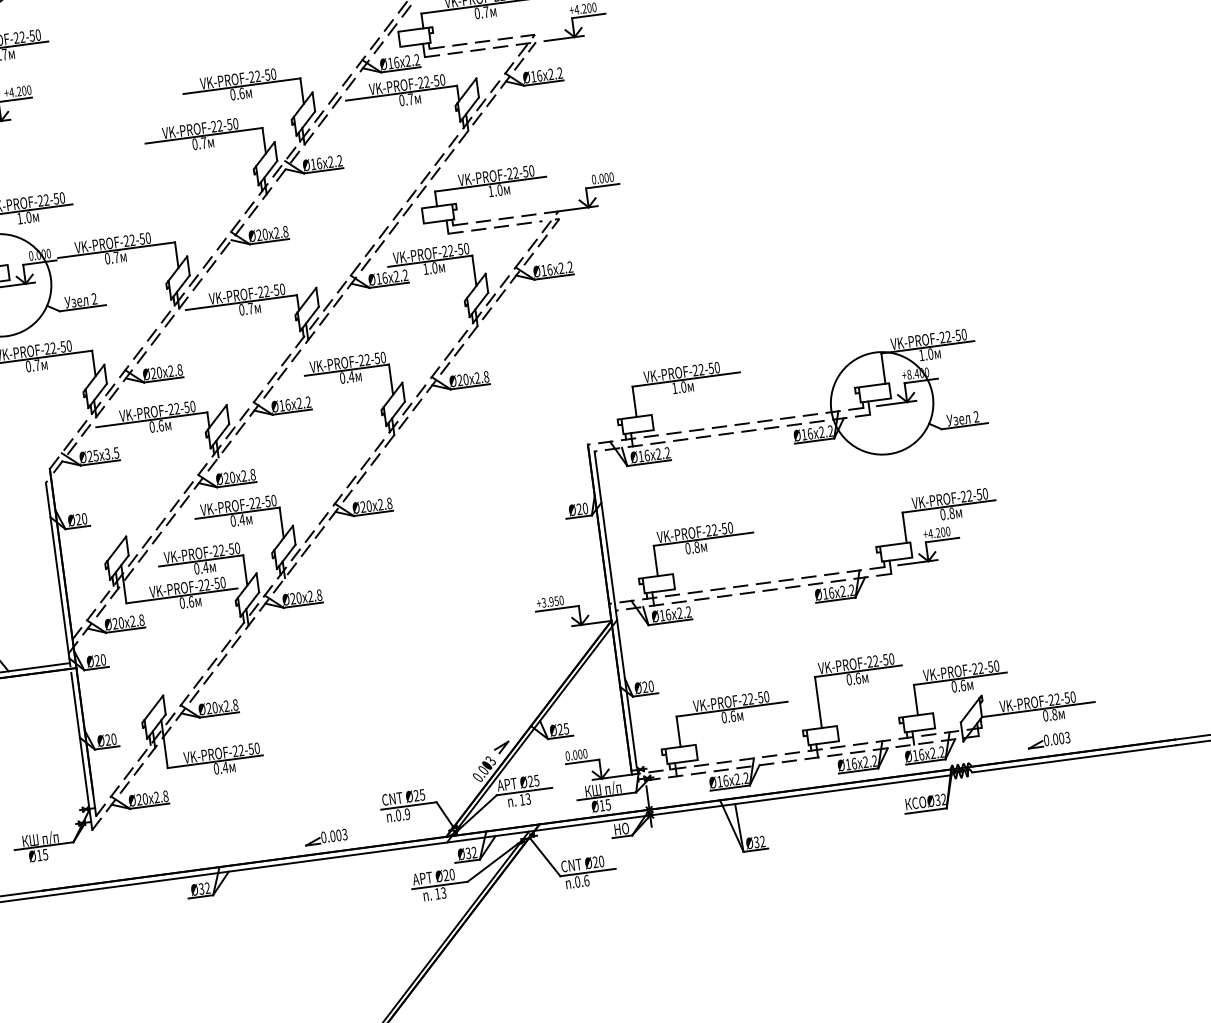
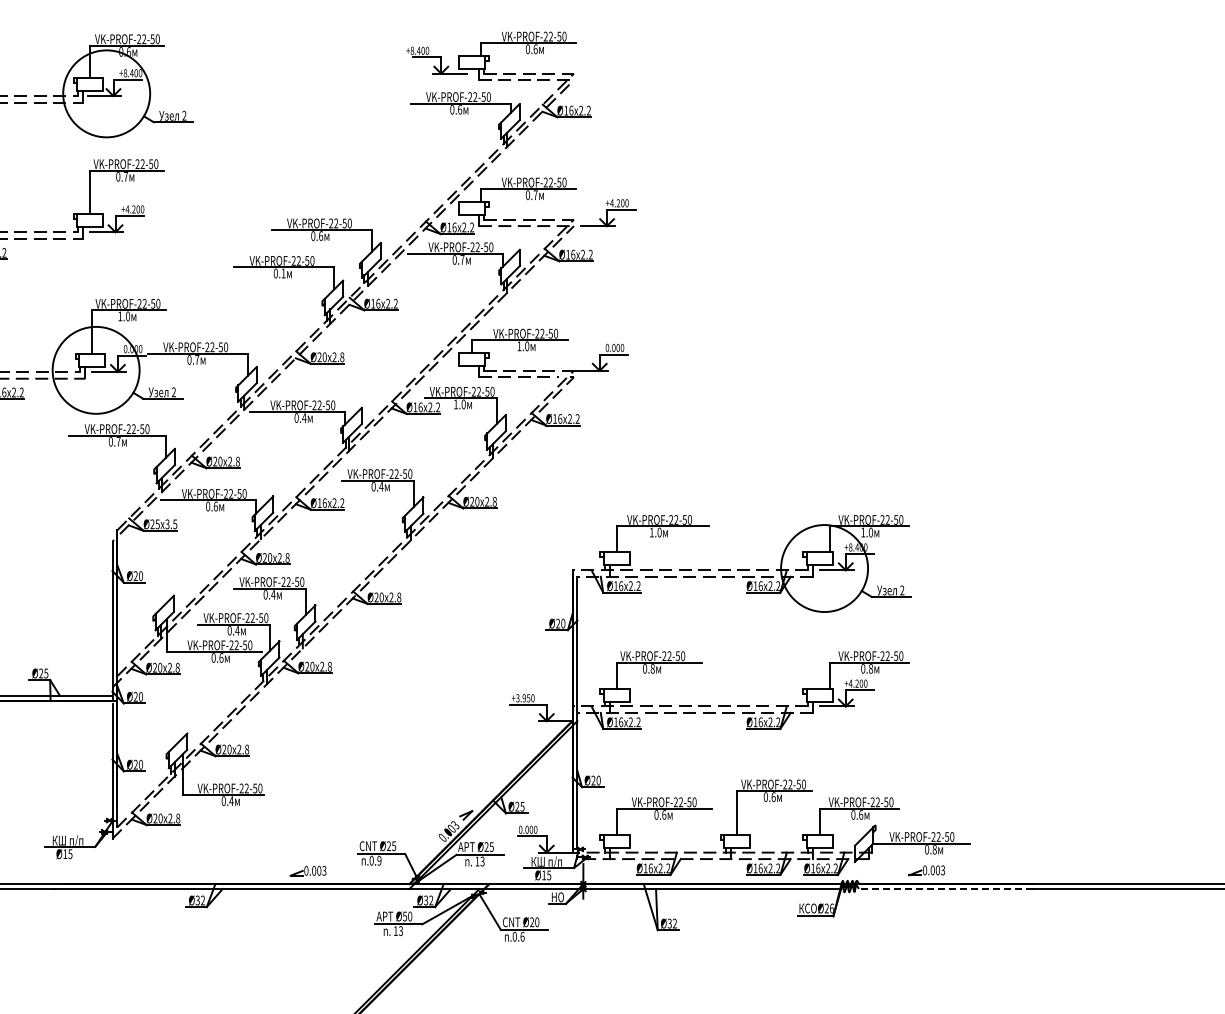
text: (203, 143) -> (283, 273), 0.7 -> 0.1
text: (250, 307) -> (304, 417), 0.7 -> 0.4
line: (1073, 758) -> (945, 888), solid -> dashed
text: (939, 799) -> (828, 908), Ø32 -> Ø26
text: (446, 875) -> (405, 916), Ø20 -> Ø50

